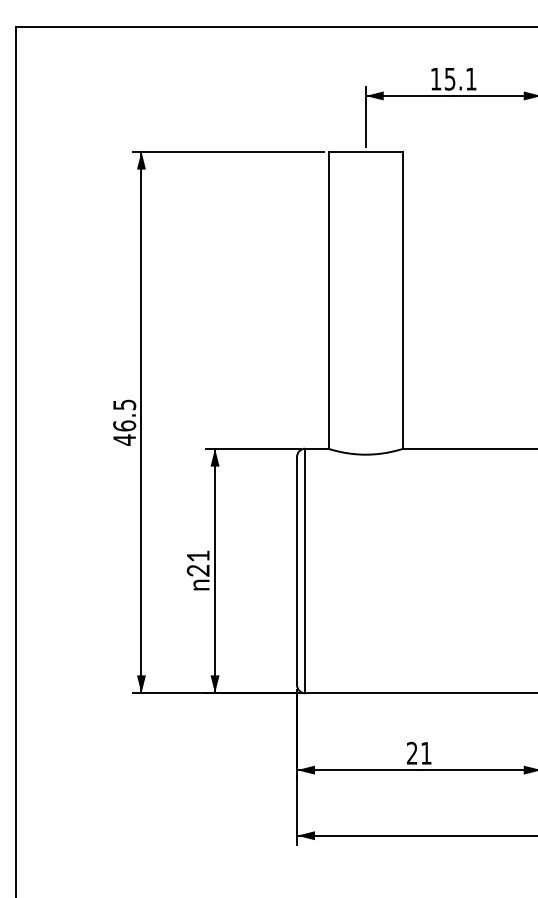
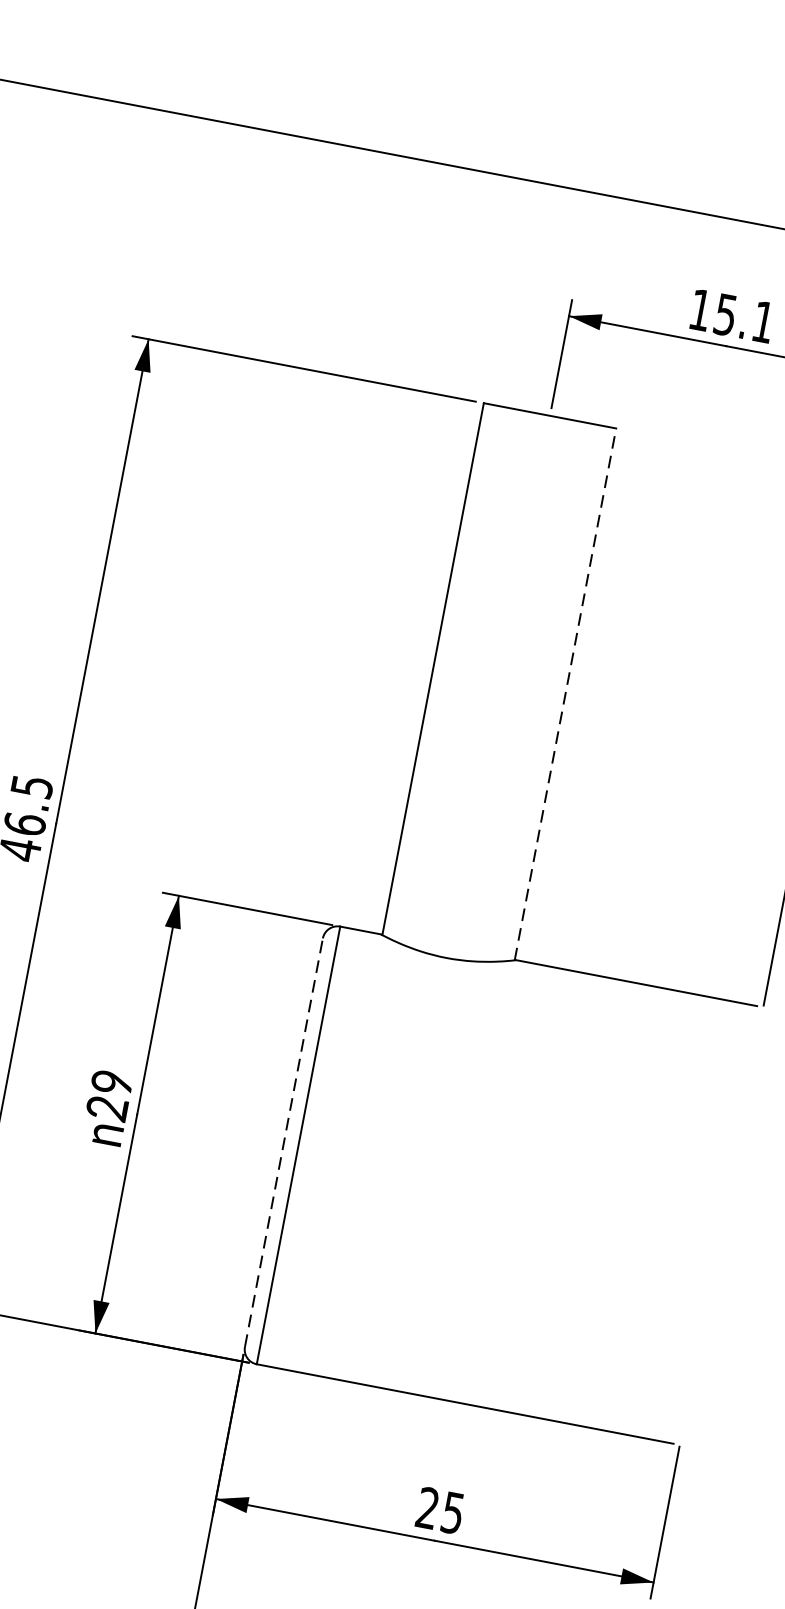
line: (402, 300) -> (564, 694), solid -> dashed
text: (197, 556) -> (110, 1082), 21 -> 29
line: (297, 570) -> (284, 1141), solid -> dashed
text: (426, 753) -> (453, 1513), 21 -> 25

